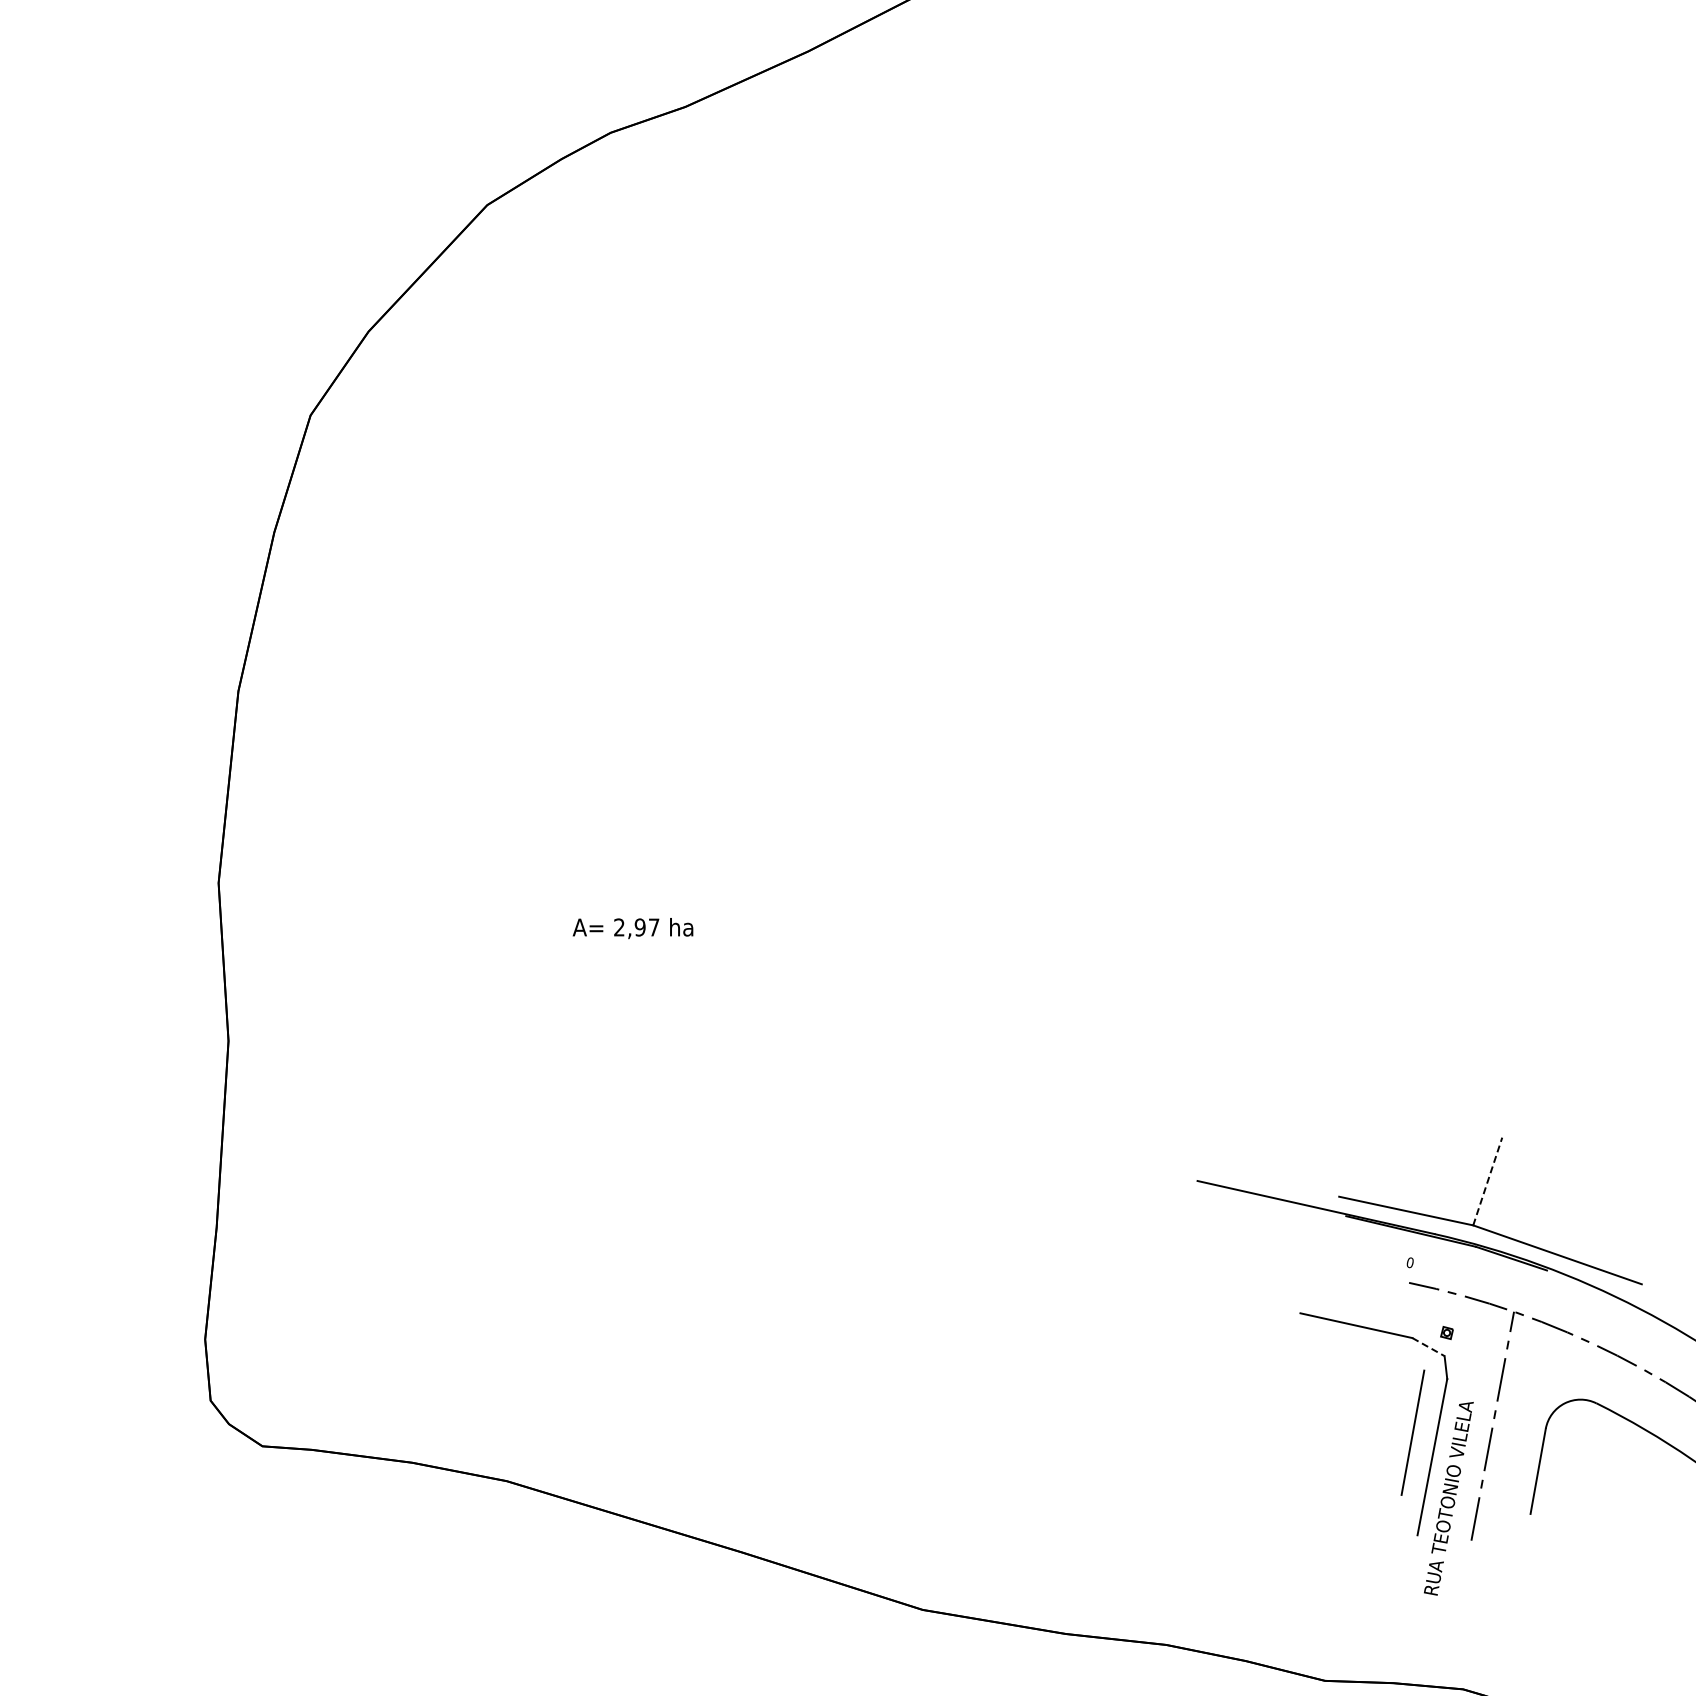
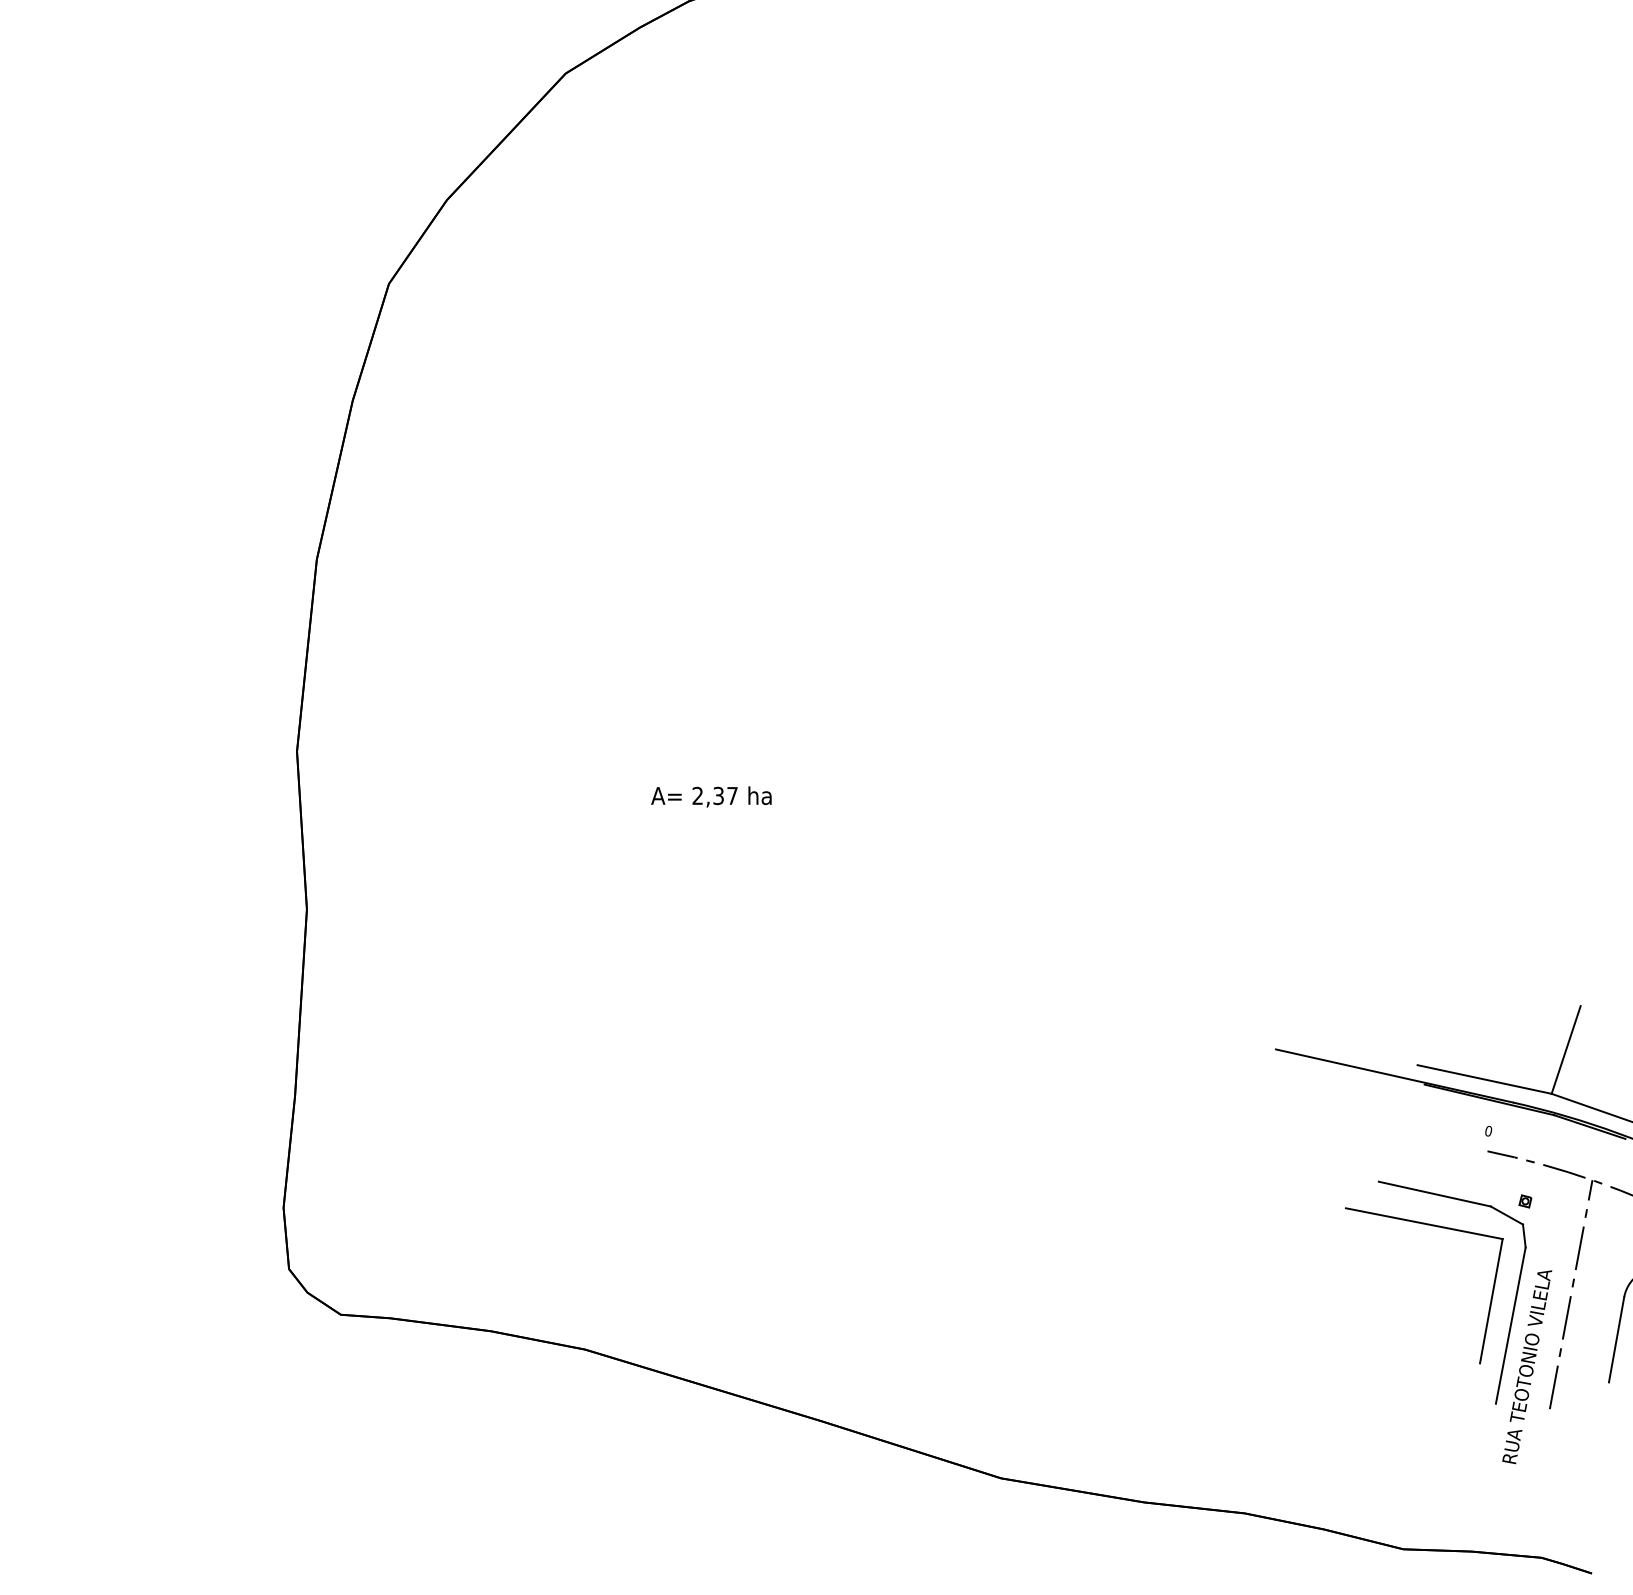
text: (639, 927) -> (717, 795), 2,97 -> 2,37
line: (1487, 1181) -> (1565, 1049), dashed -> solid
line: (1428, 1347) -> (1506, 1215), dashed -> solid
line: (1345, 1354) -> (1423, 1222), added

